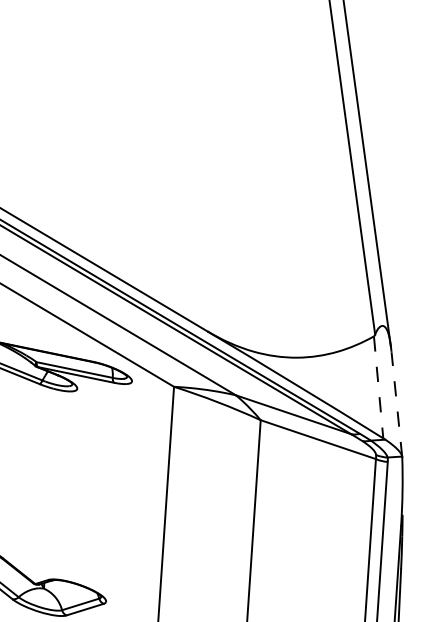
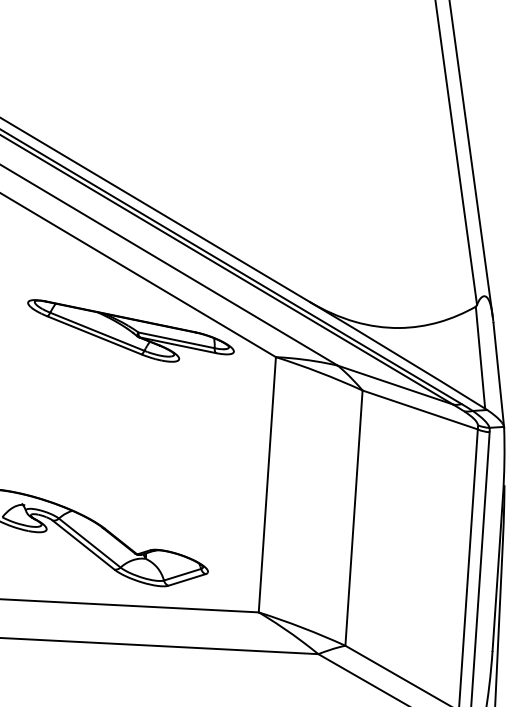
line: (378, 388) -> (480, 358), dashed -> solid
line: (396, 405) -> (498, 375), dashed -> solid

